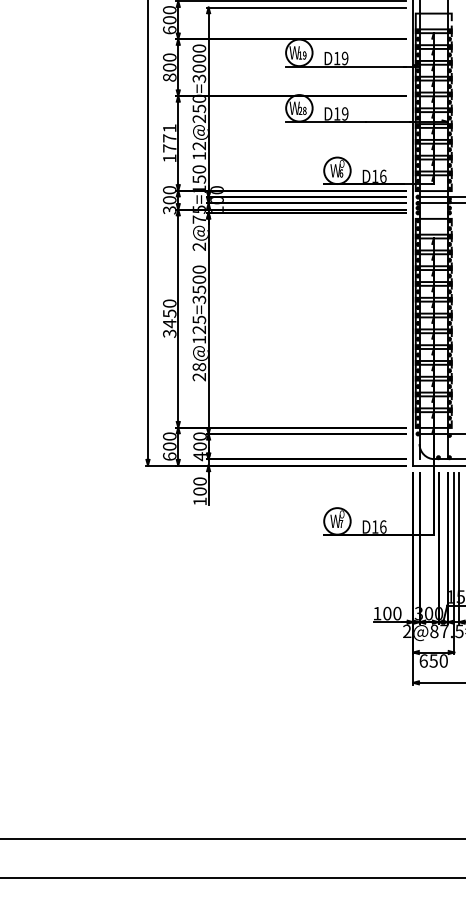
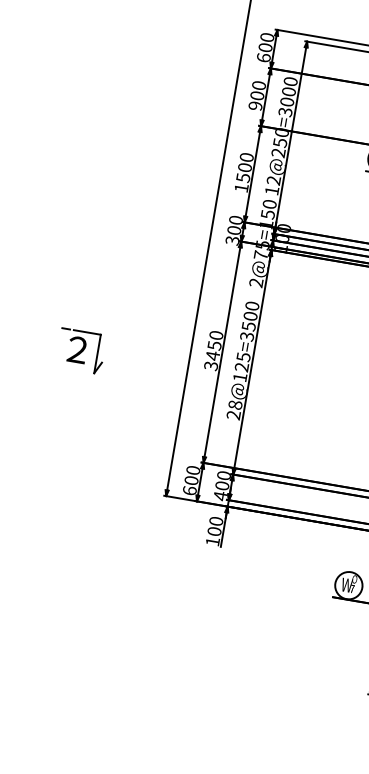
text: (169, 77) -> (255, 105), 800 -> 900
text: (169, 138) -> (244, 167), 1771 -> 1500
part: (42, 340) -> (80, 350), added

